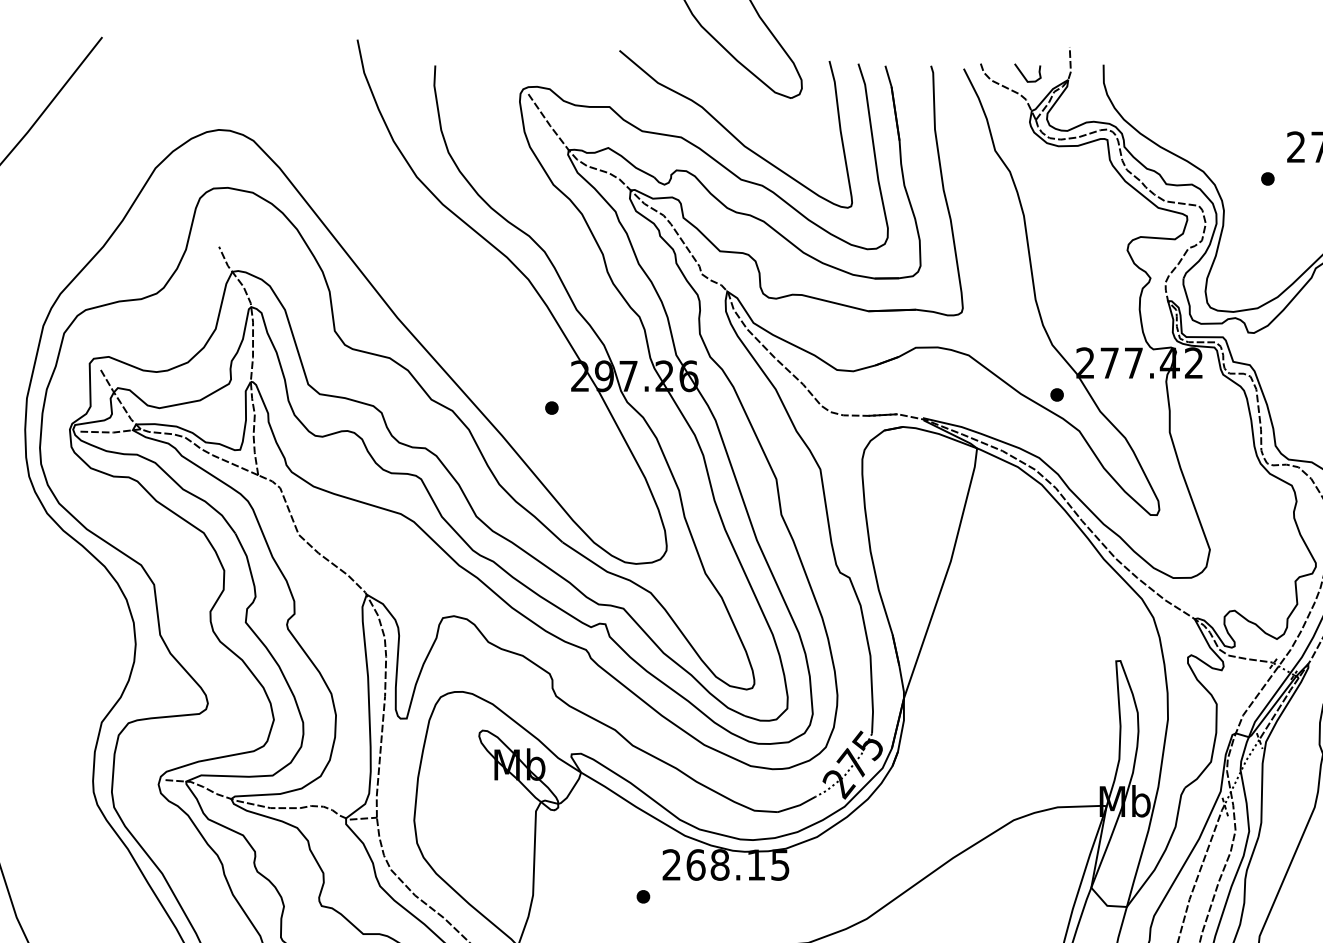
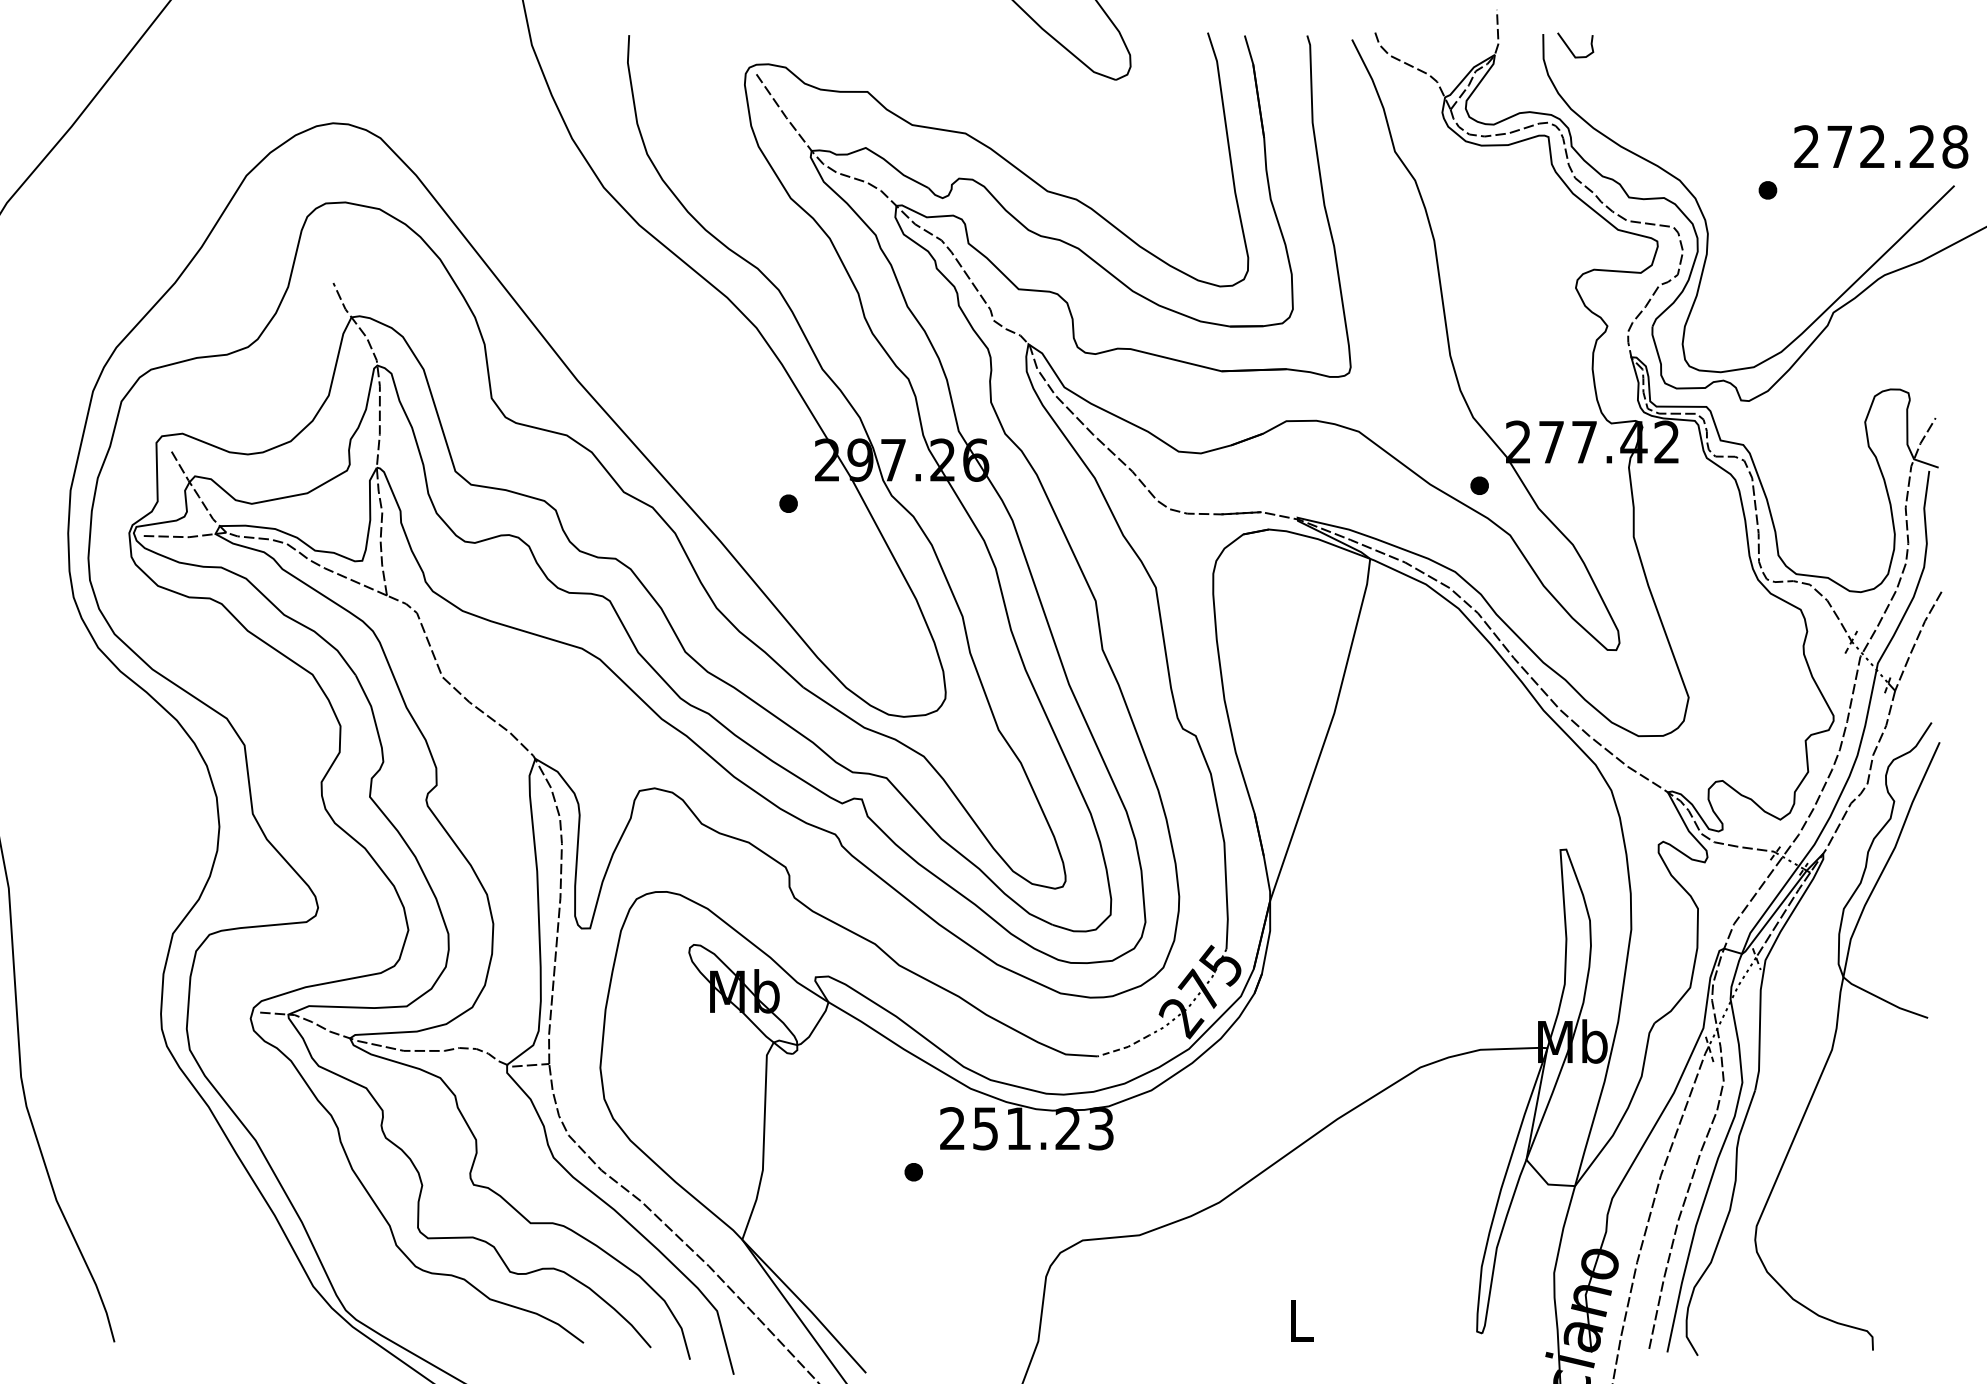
curve: (1024, 75) -> (1570, 48), moved
curve: (732, 133) -> (1035, 128), removed
line: (798, 805) -> (1125, 1047), solid -> dashed
text: (738, 864) -> (1043, 1128), 268.15 -> 251.23

